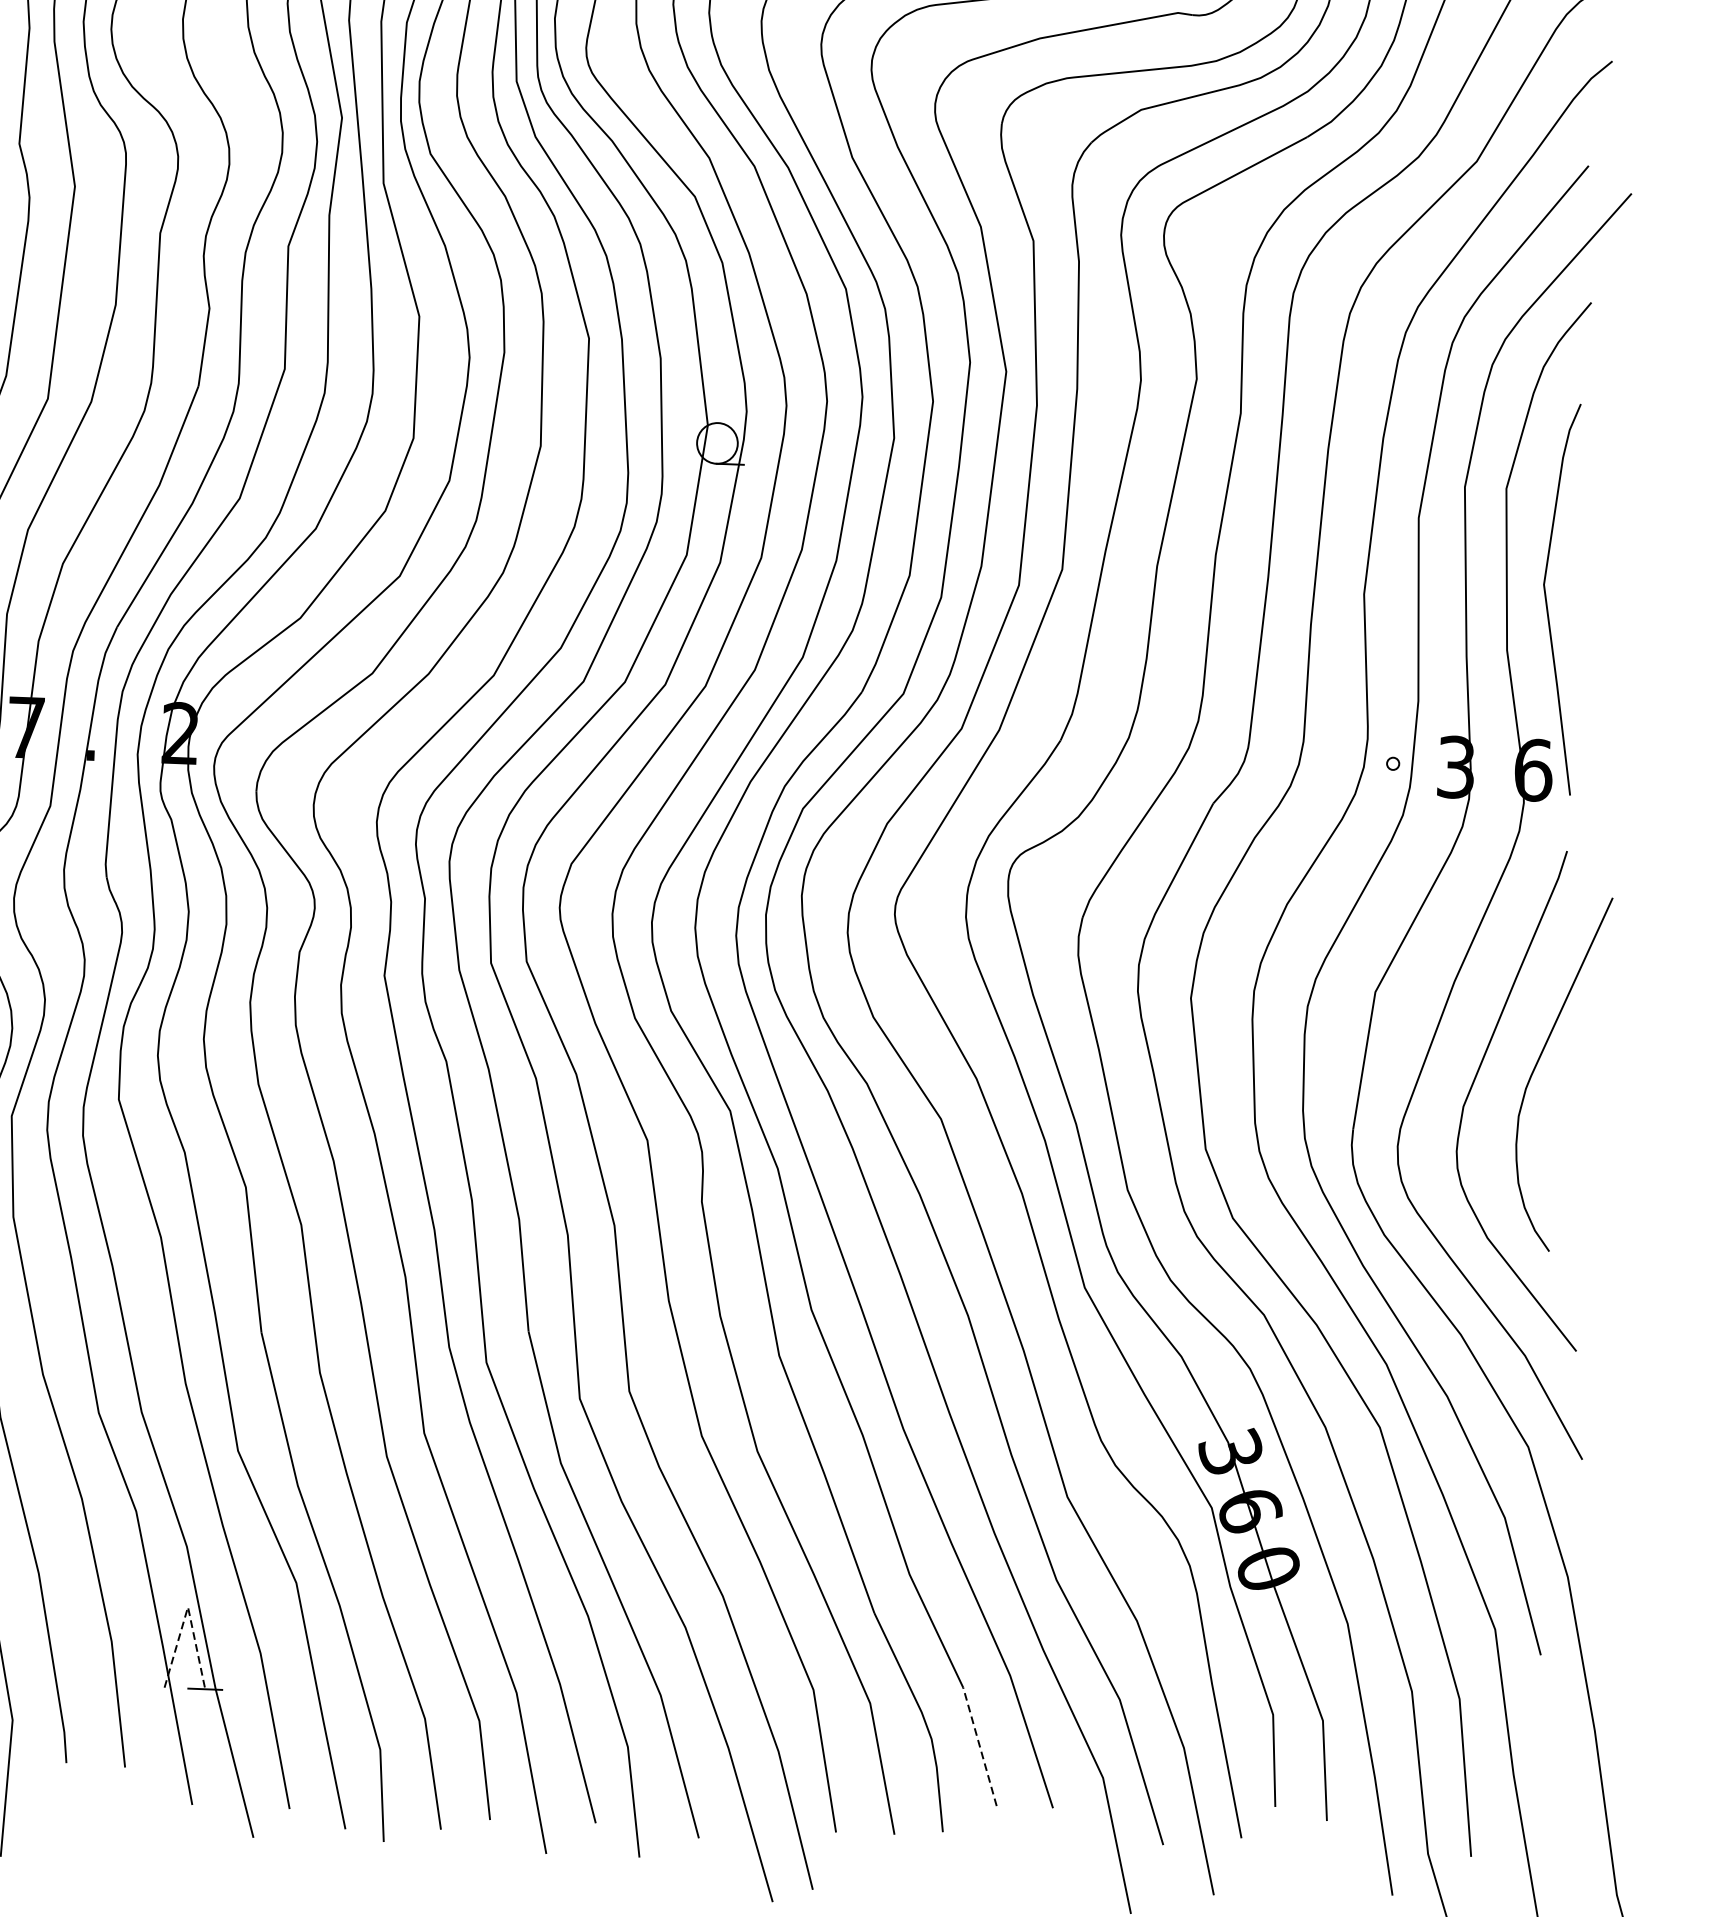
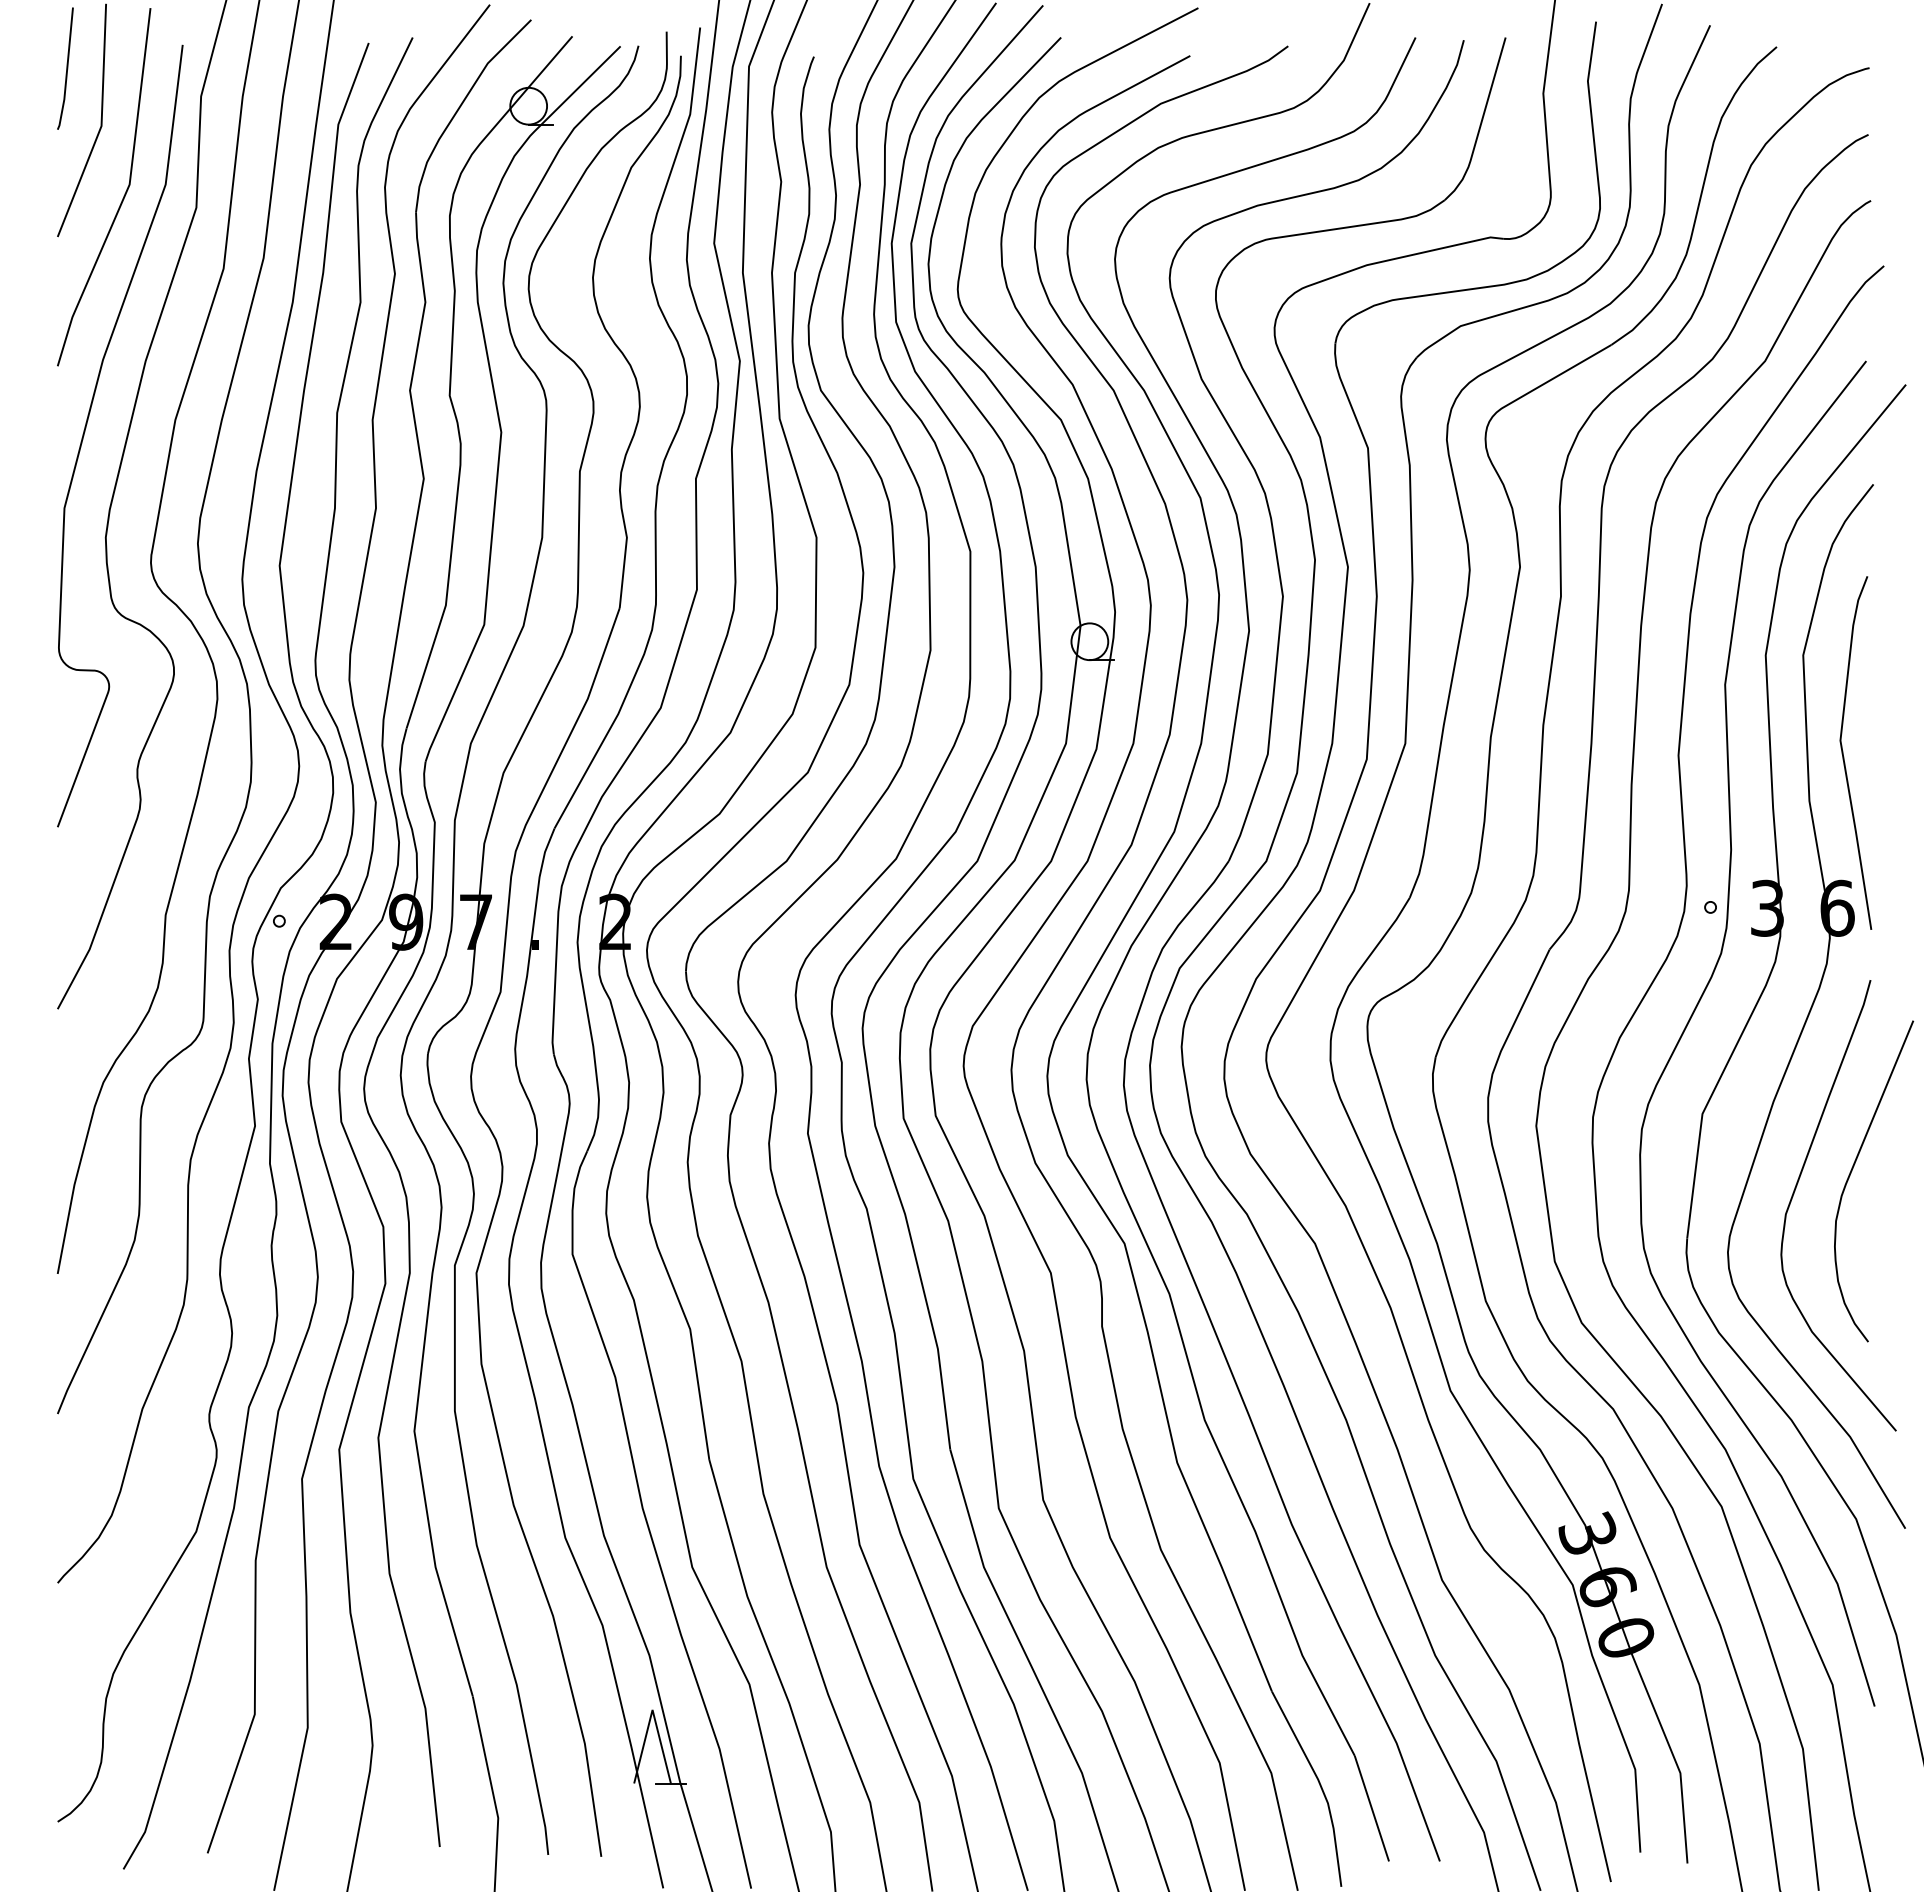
line: (187, 1606) -> (652, 1709), dashed -> solid
line: (979, 1746) -> (1371, 1808), dashed -> solid

